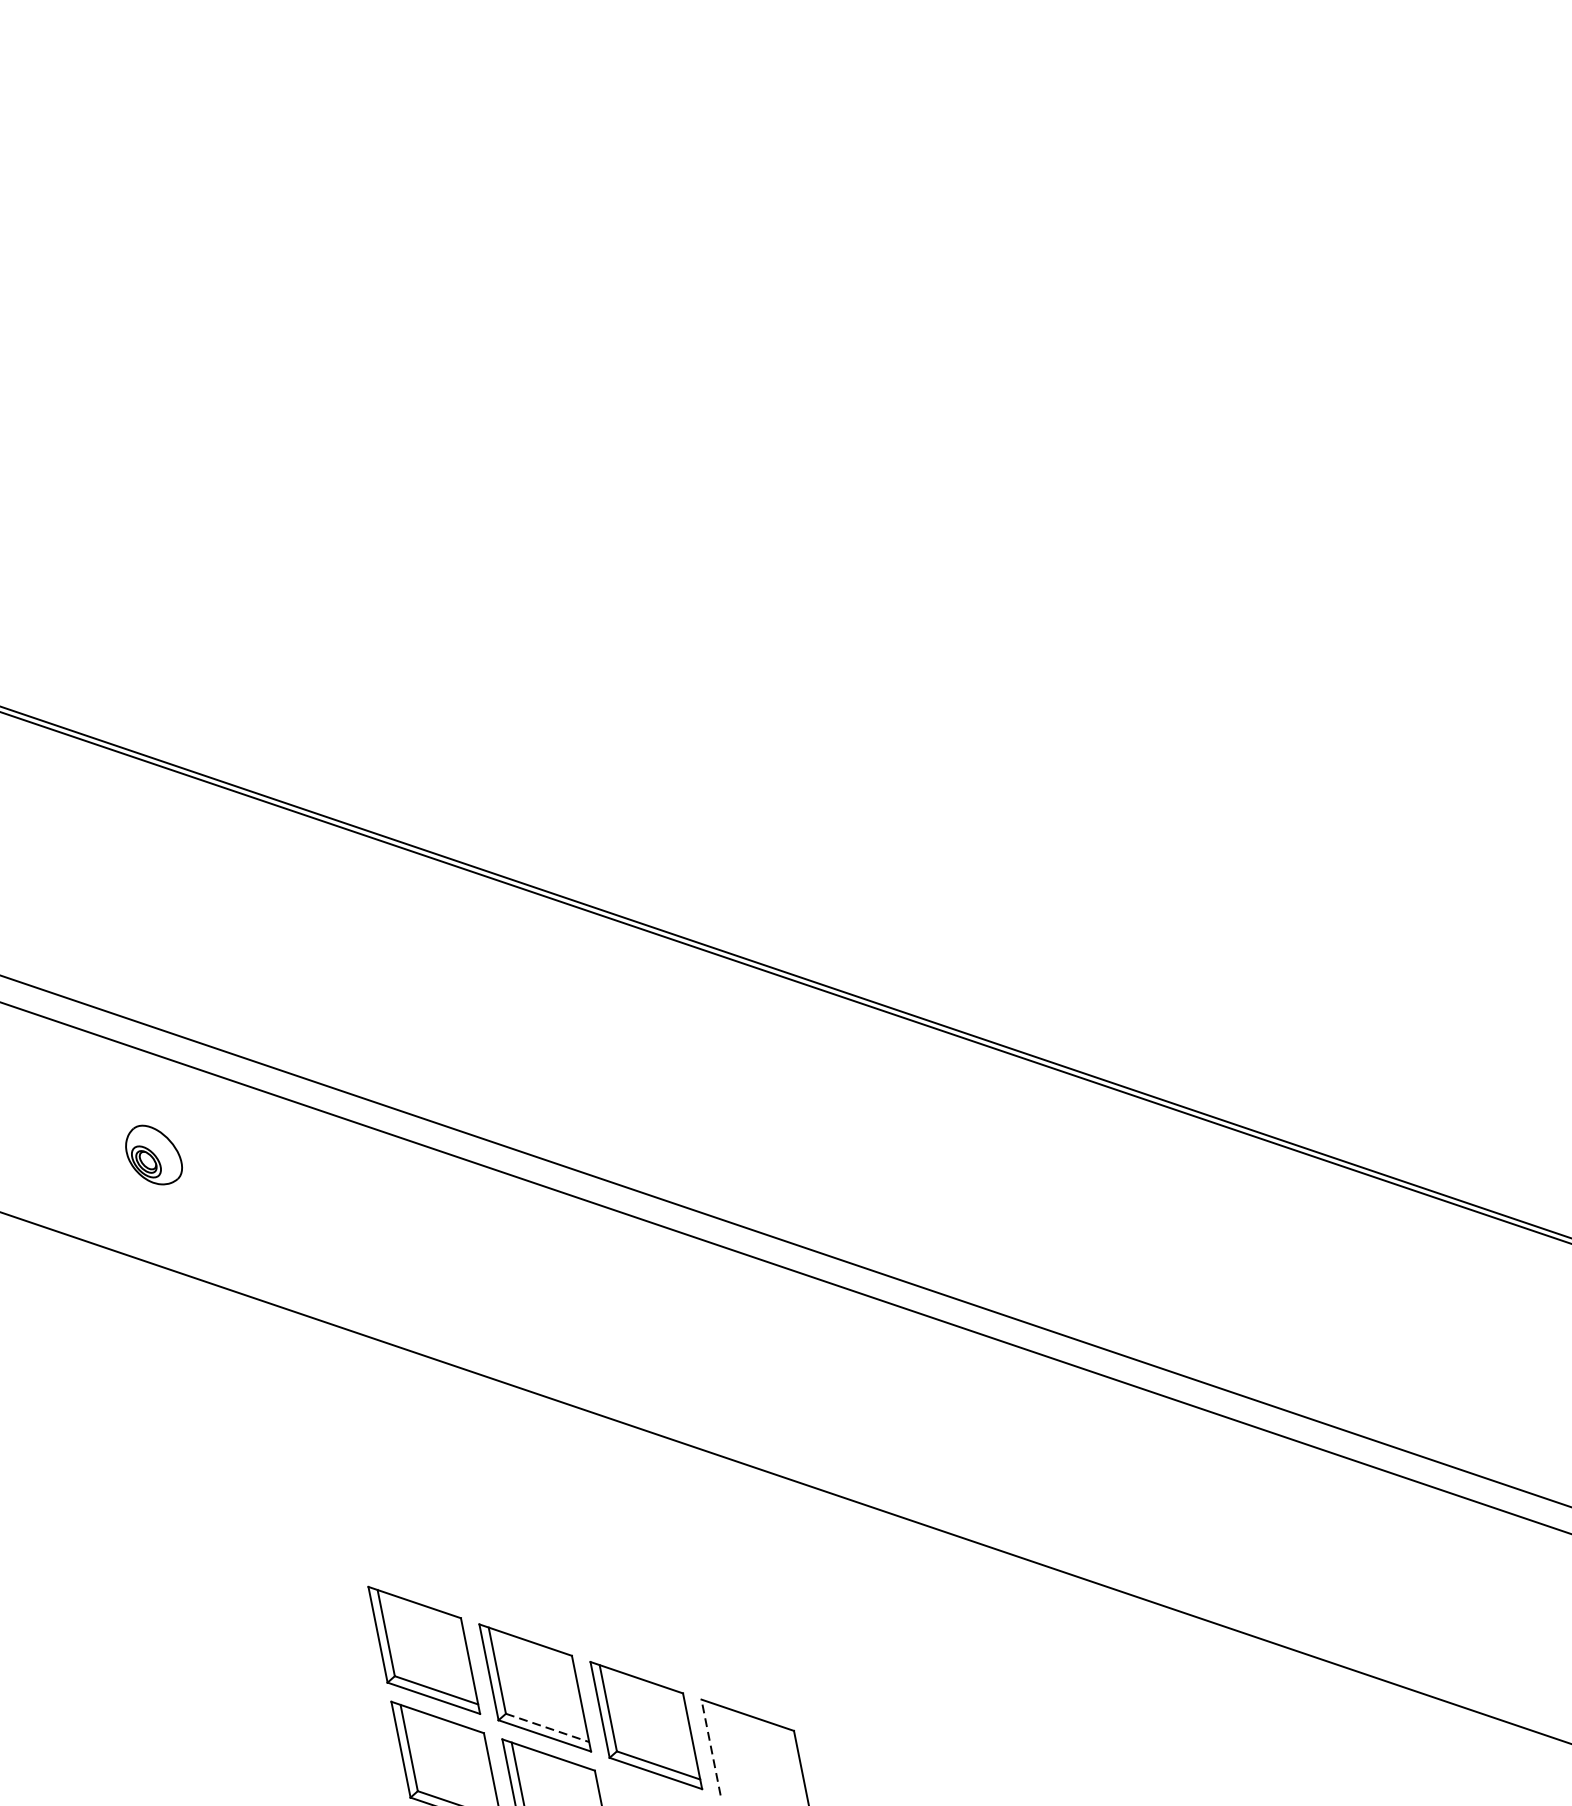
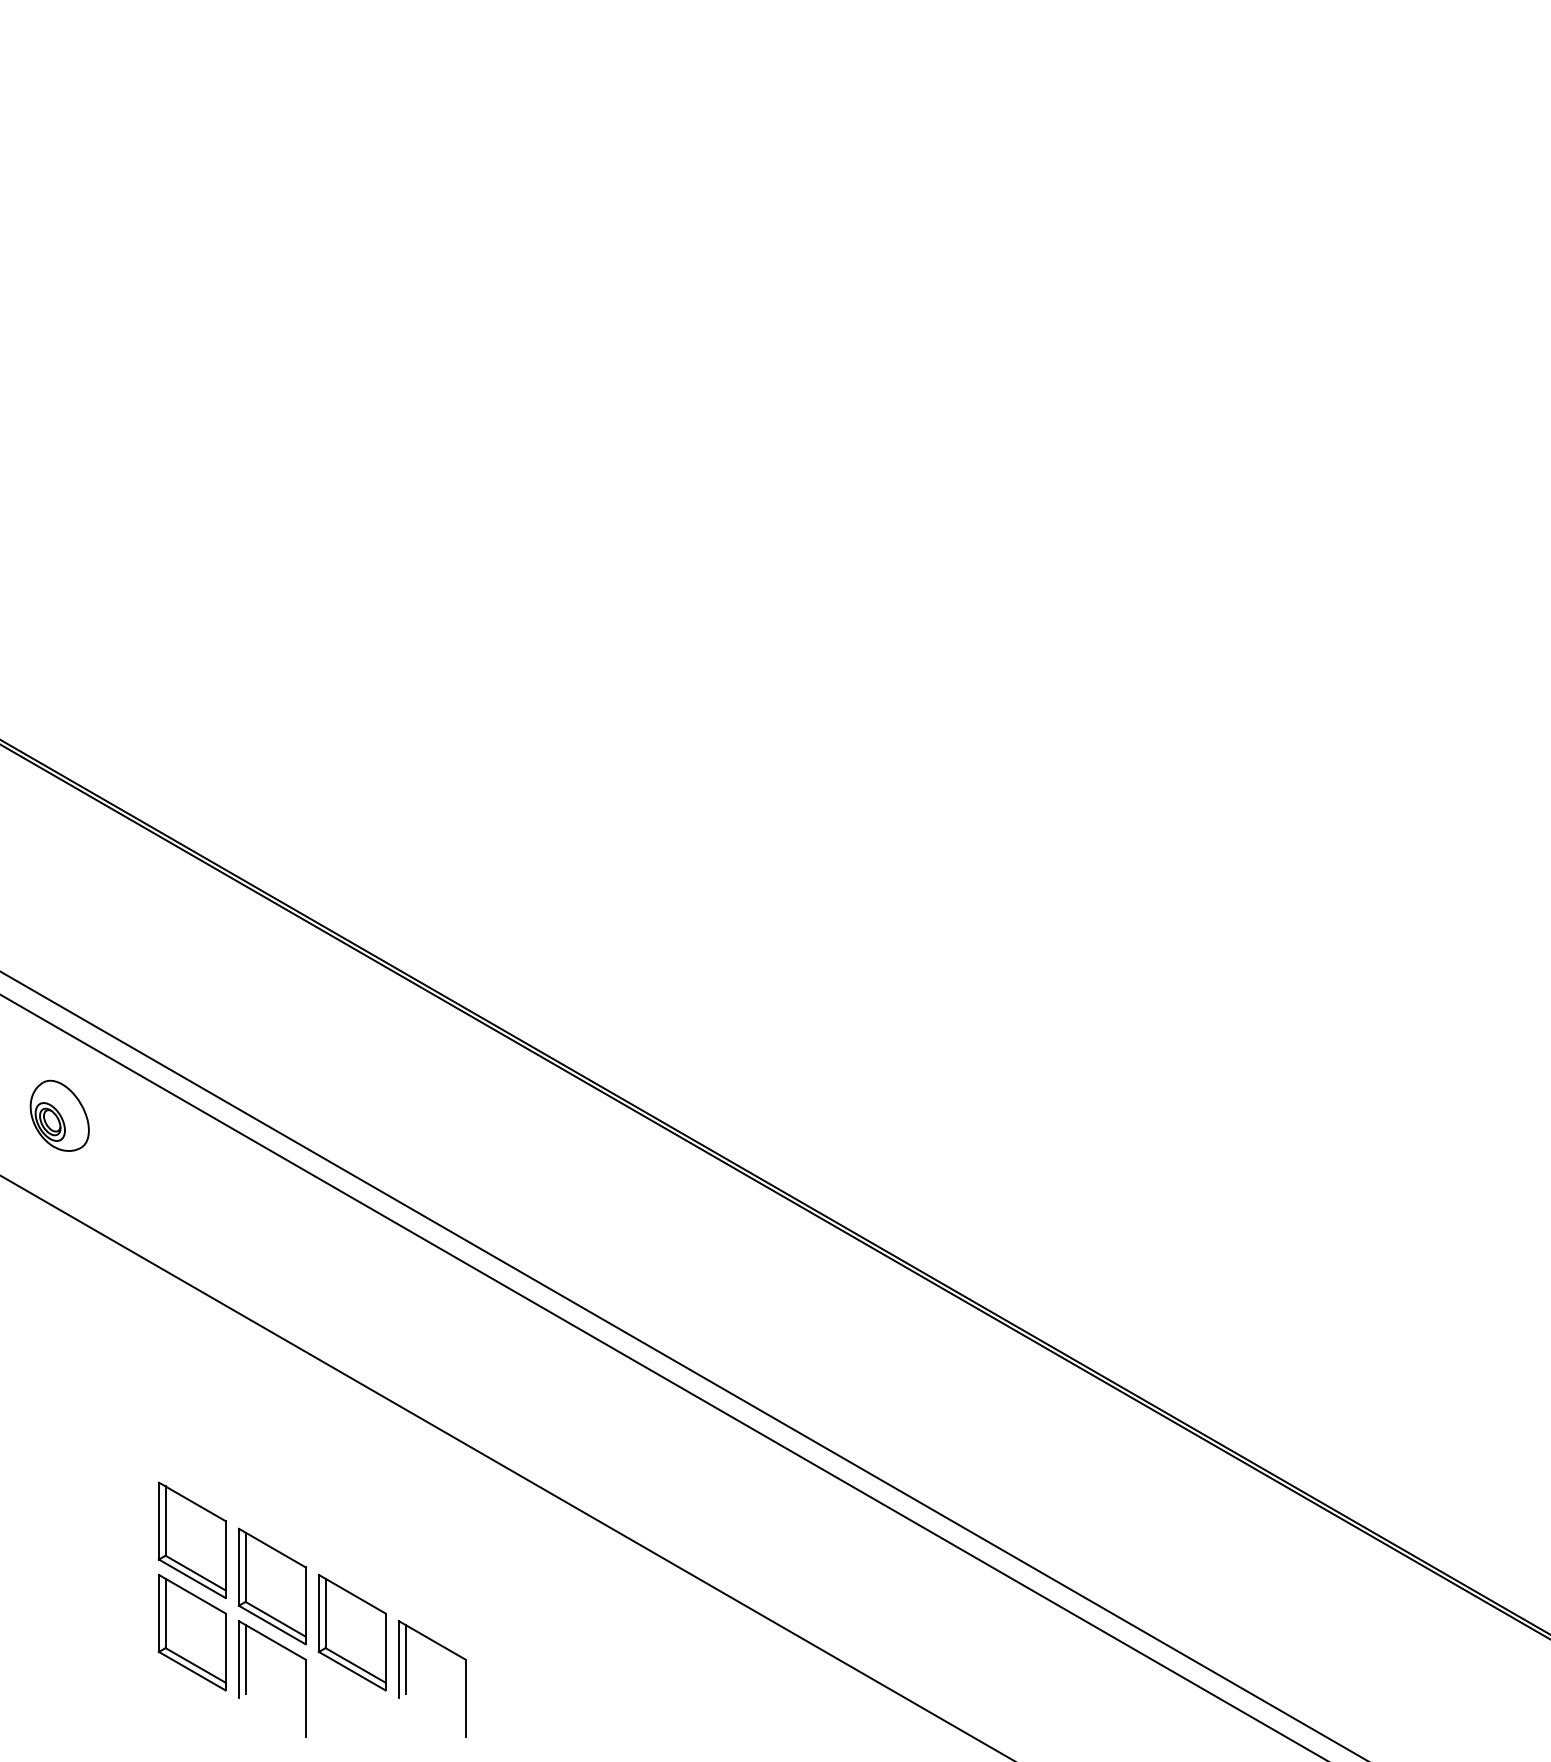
part: (153, 1154) -> (59, 1115), size x1.43
line: (547, 1728) -> (275, 1619), dashed -> solid
line: (719, 1745) -> (405, 1659), added
line: (710, 1747) -> (398, 1659), dashed -> solid

